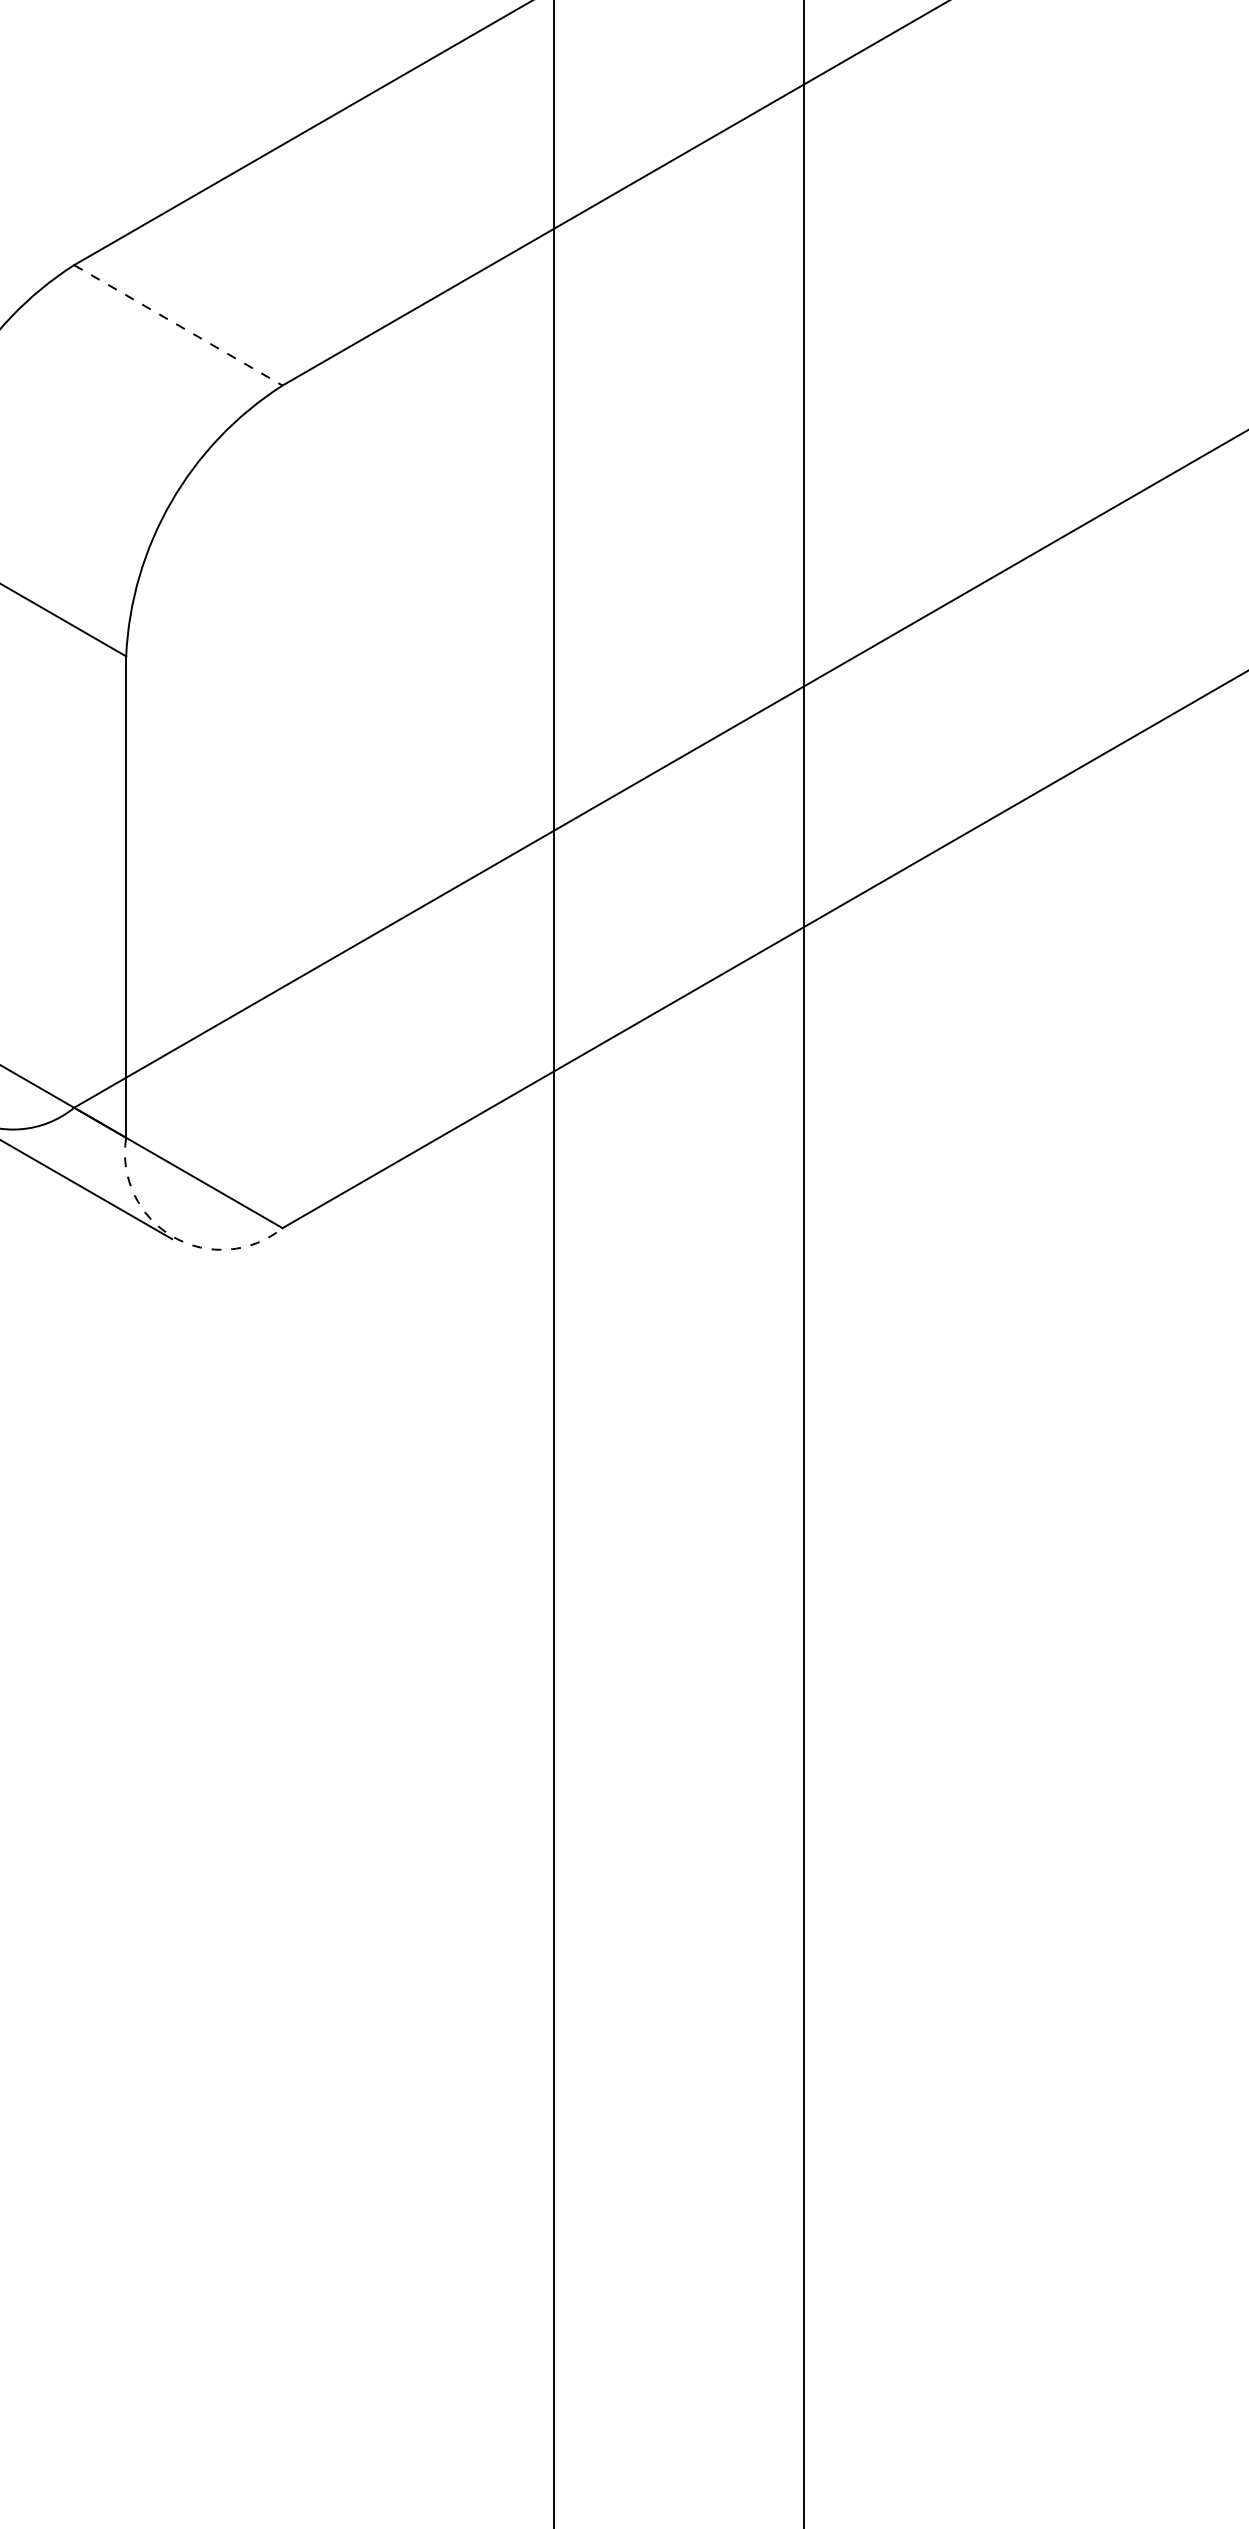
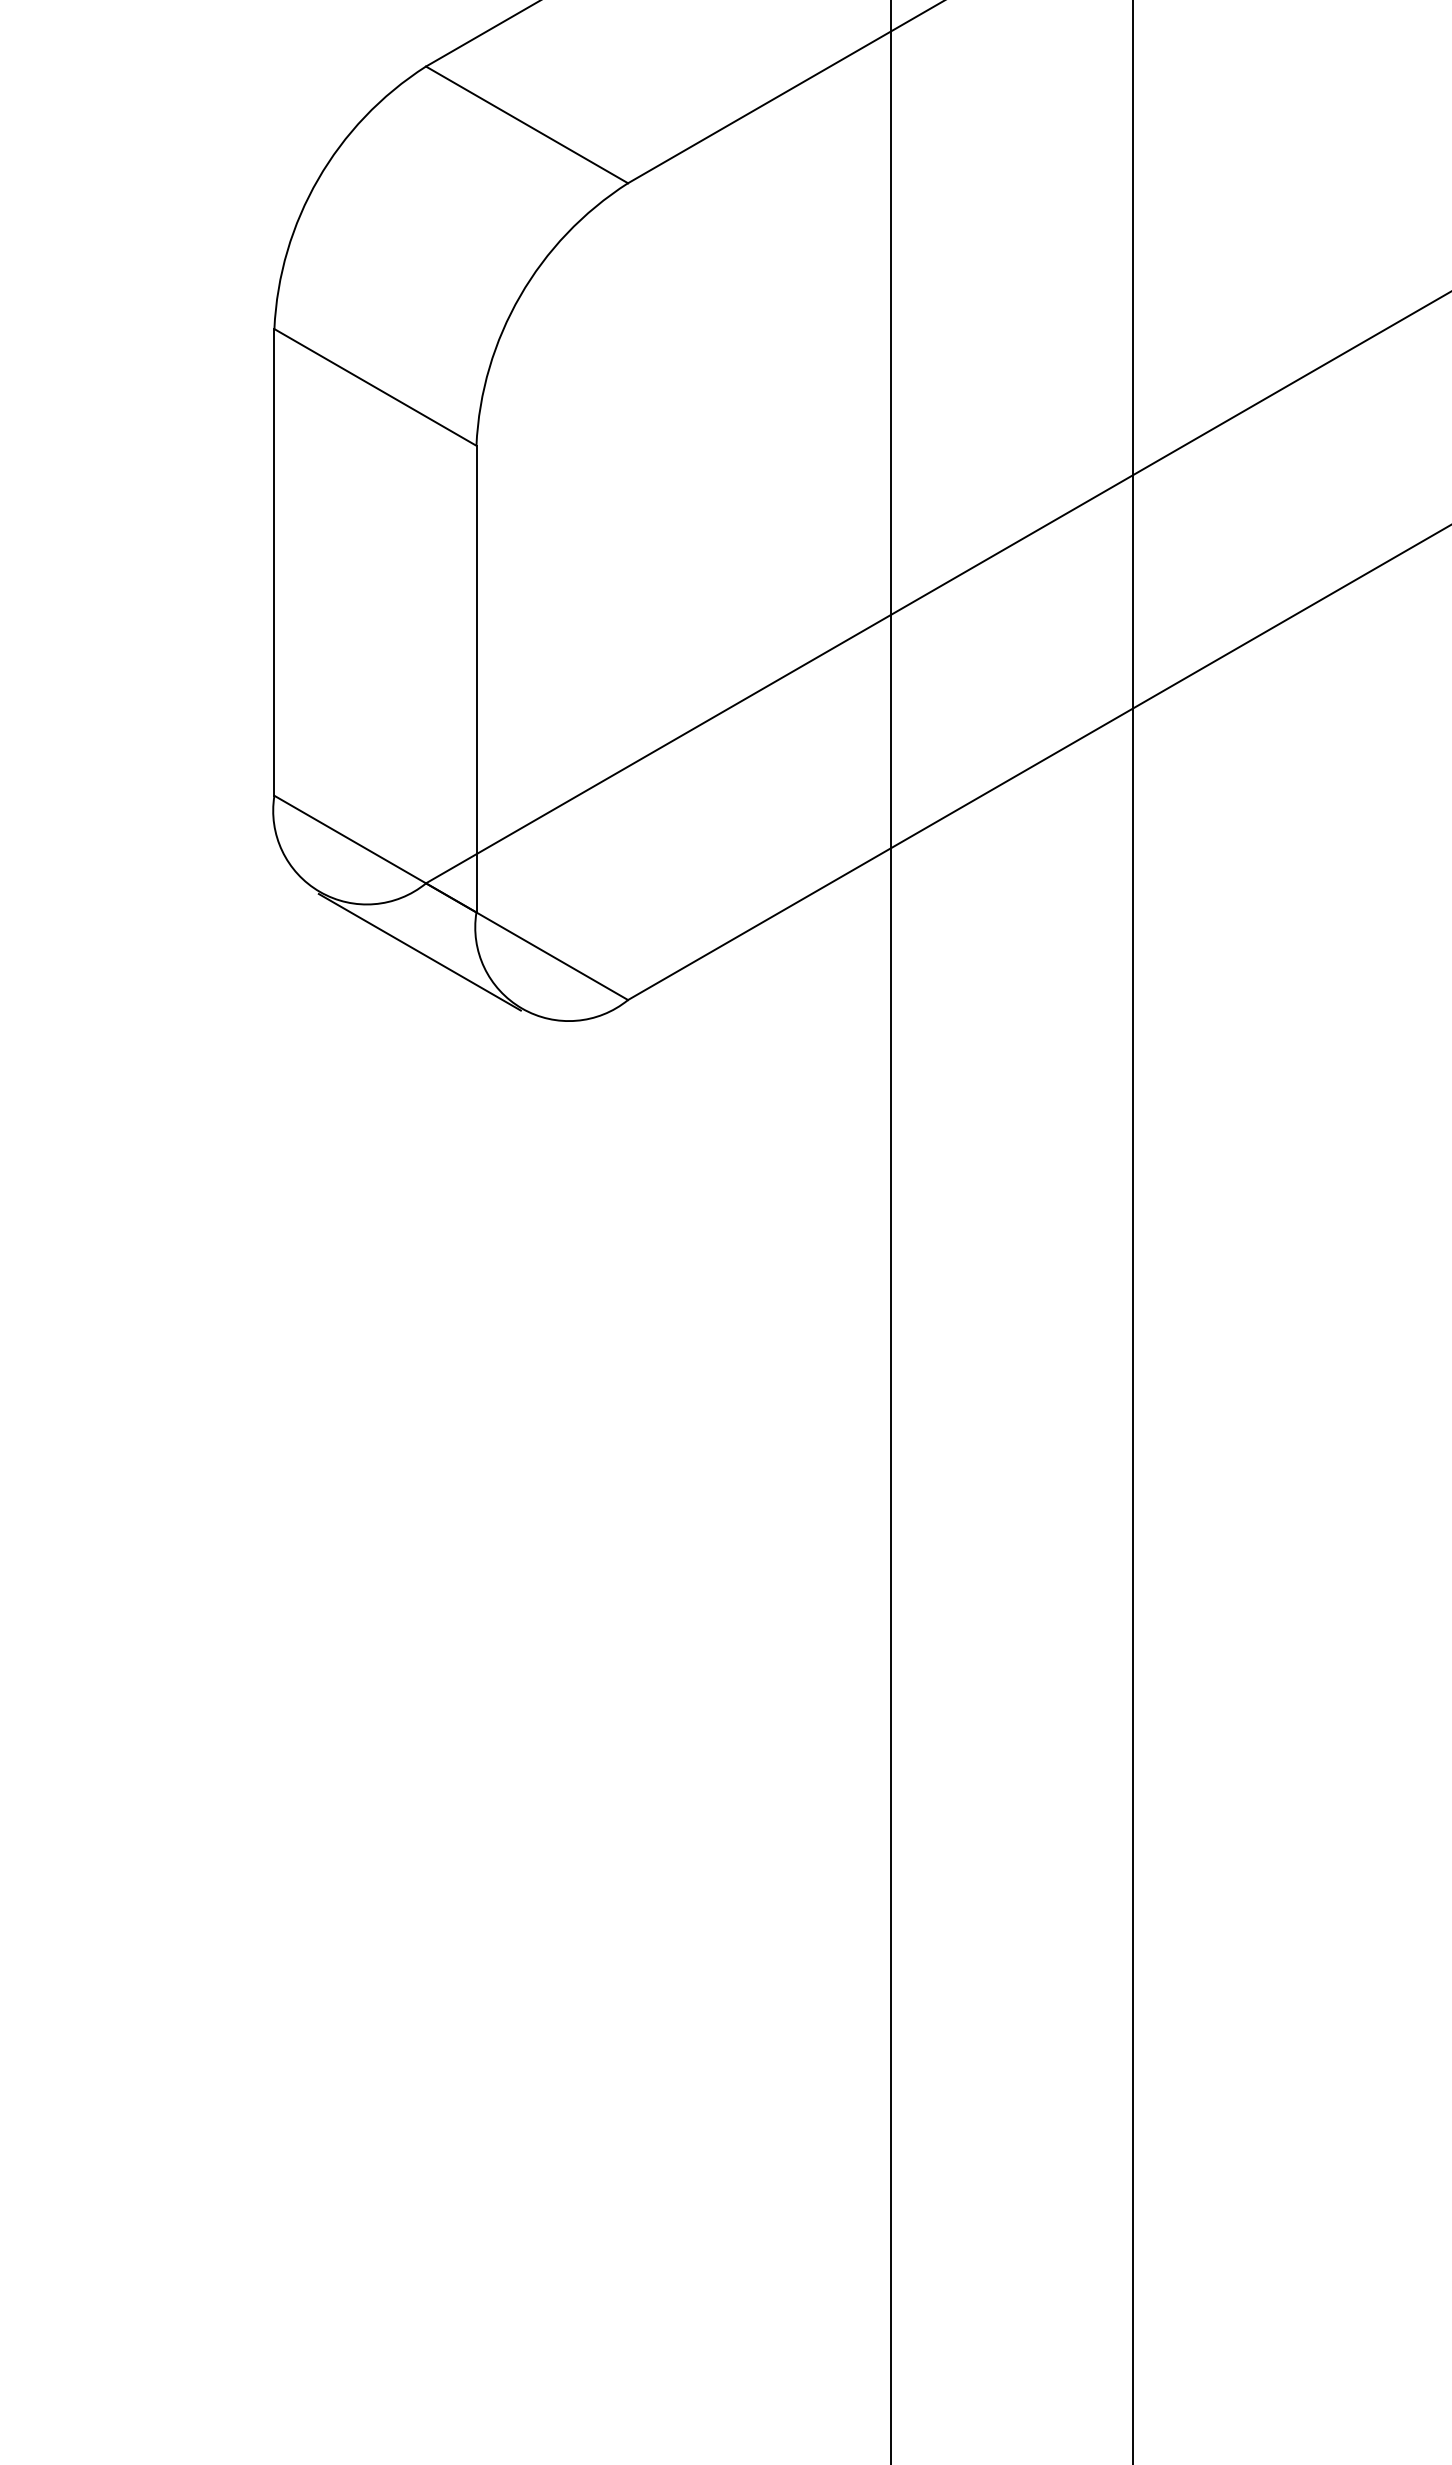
line: (178, 324) -> (527, 124), dashed -> solid
arc: (173, 1236) -> (522, 1008), dashed -> solid

